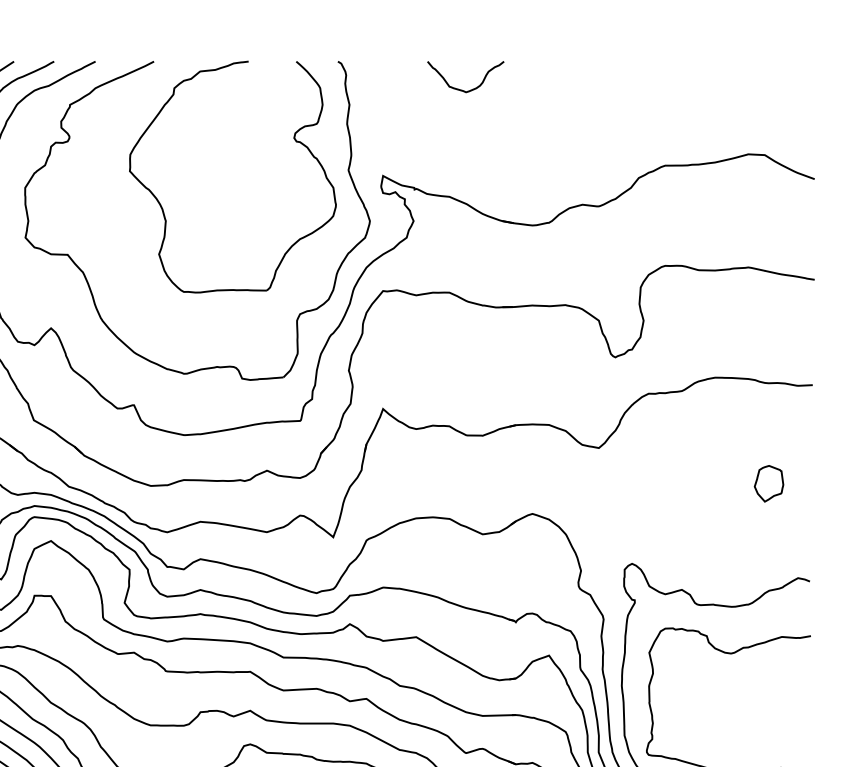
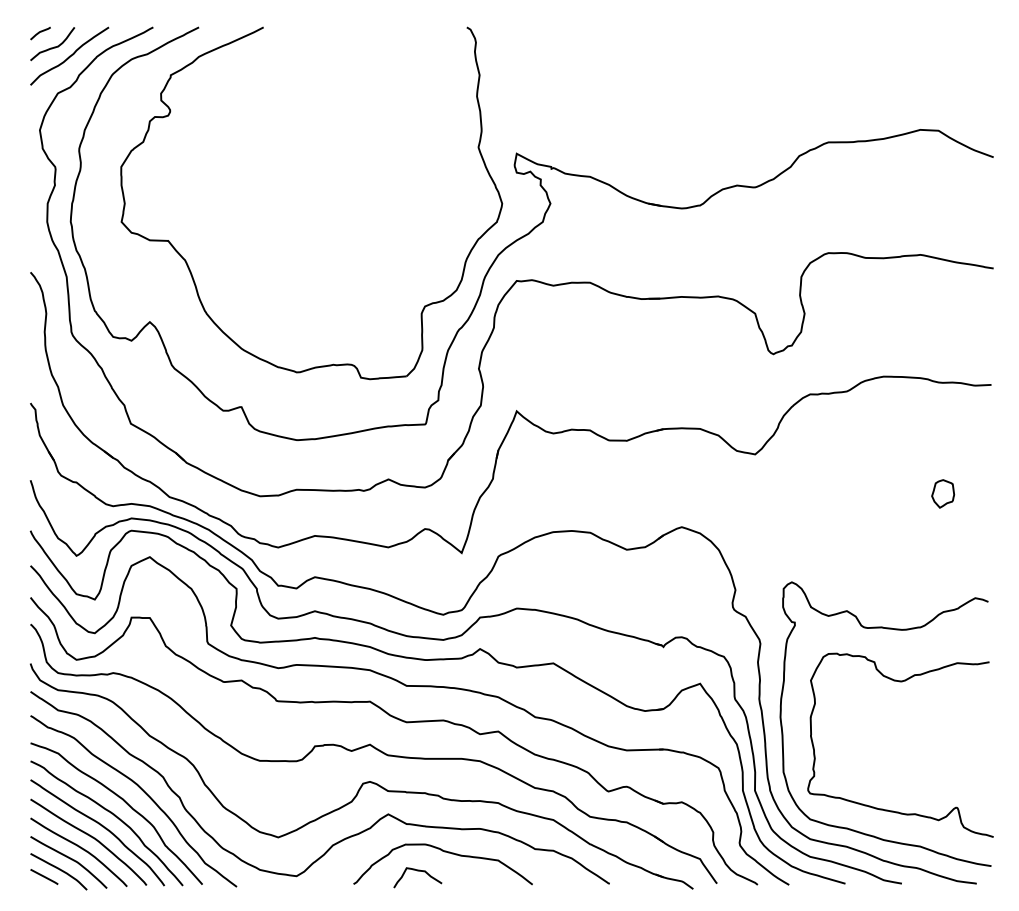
curve: (459, 88) -> (601, 57), removed
part: (293, 138) -> (417, 112), removed
part: (768, 483) -> (942, 493), size x0.7

